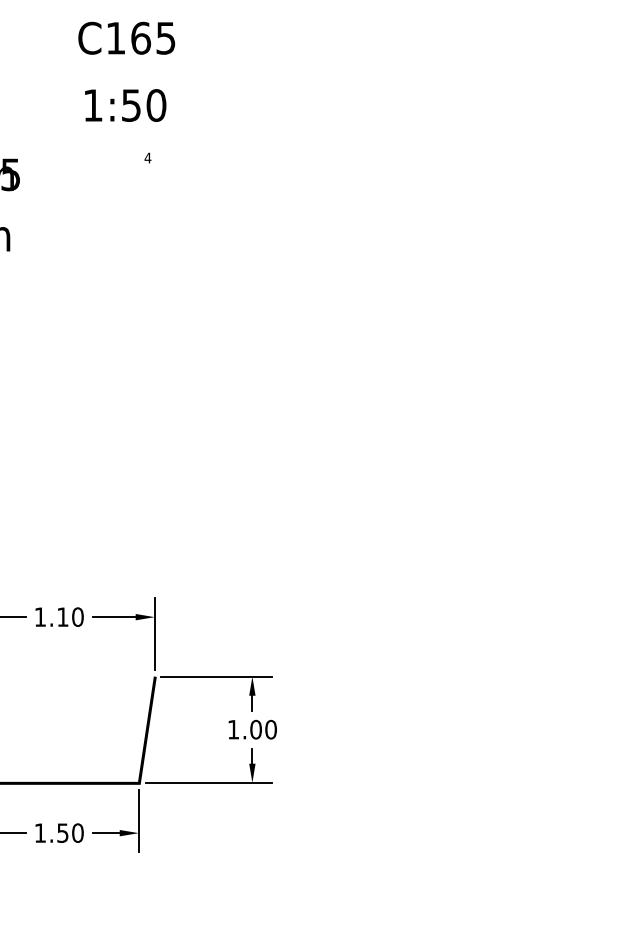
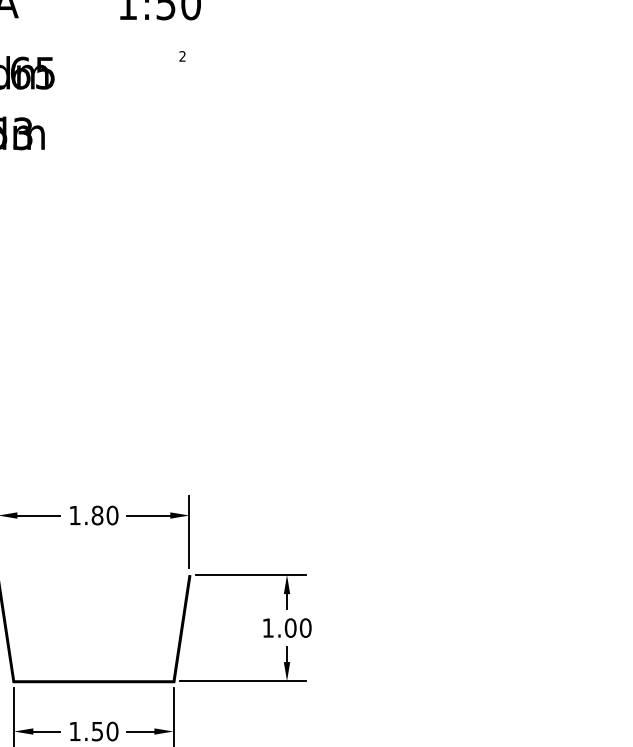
text: (147, 157) -> (182, 55), 4 -> 2
text: (62, 616) -> (97, 514), 1.10 -> 1.80

